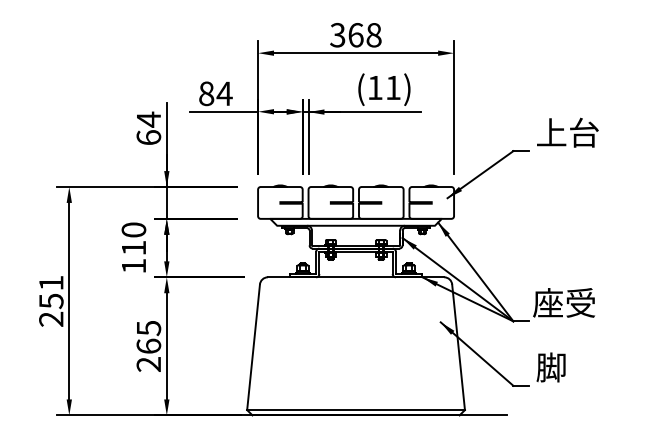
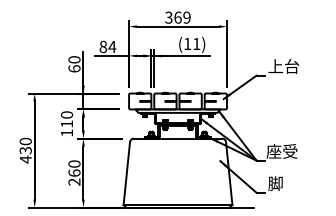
text: (373, 34) -> (186, 17), 368 -> 369
text: (148, 118) -> (74, 59), 64 -> 60
text: (50, 301) -> (25, 150), 251 -> 430
text: (148, 327) -> (74, 163), 265 -> 260

